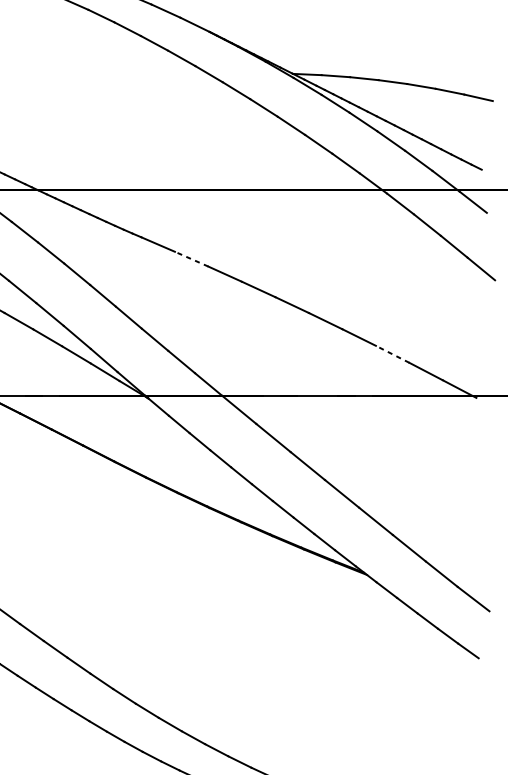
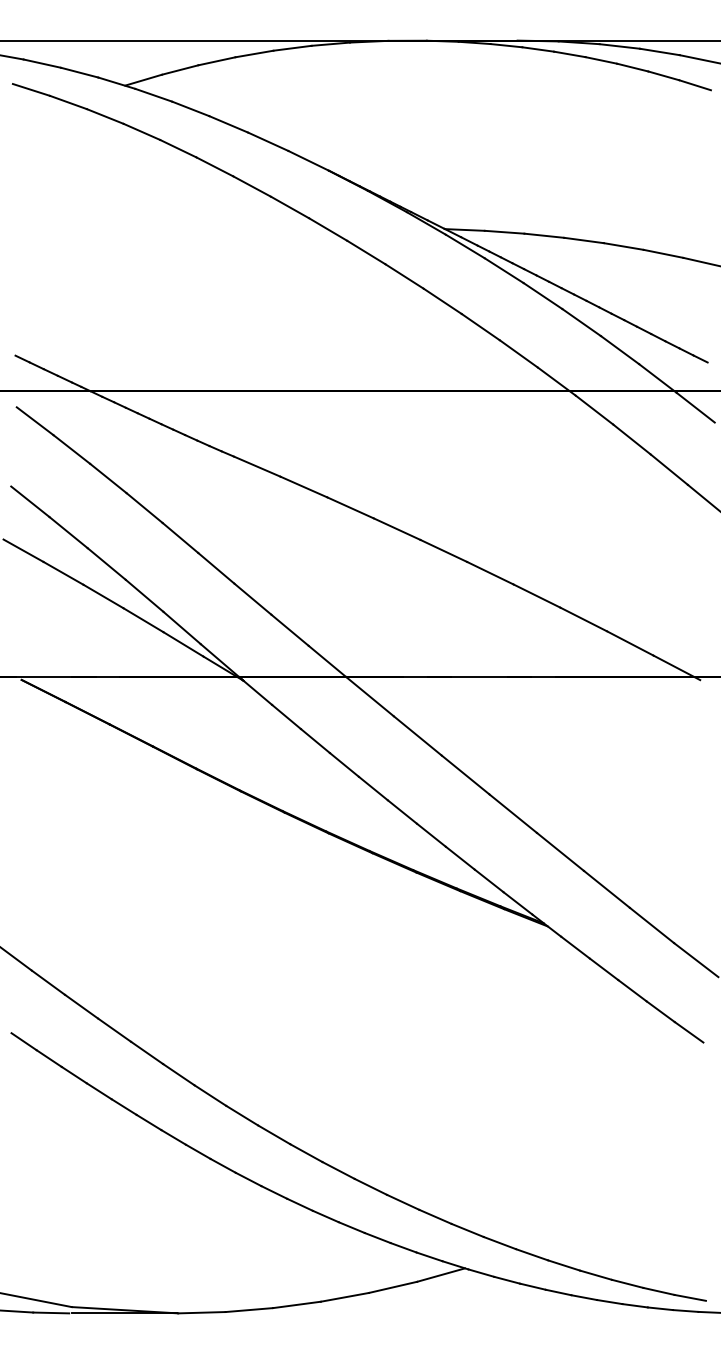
line: (191, 259) -> (303, 487), dashed -> solid
line: (392, 354) -> (583, 619), dashed -> solid

